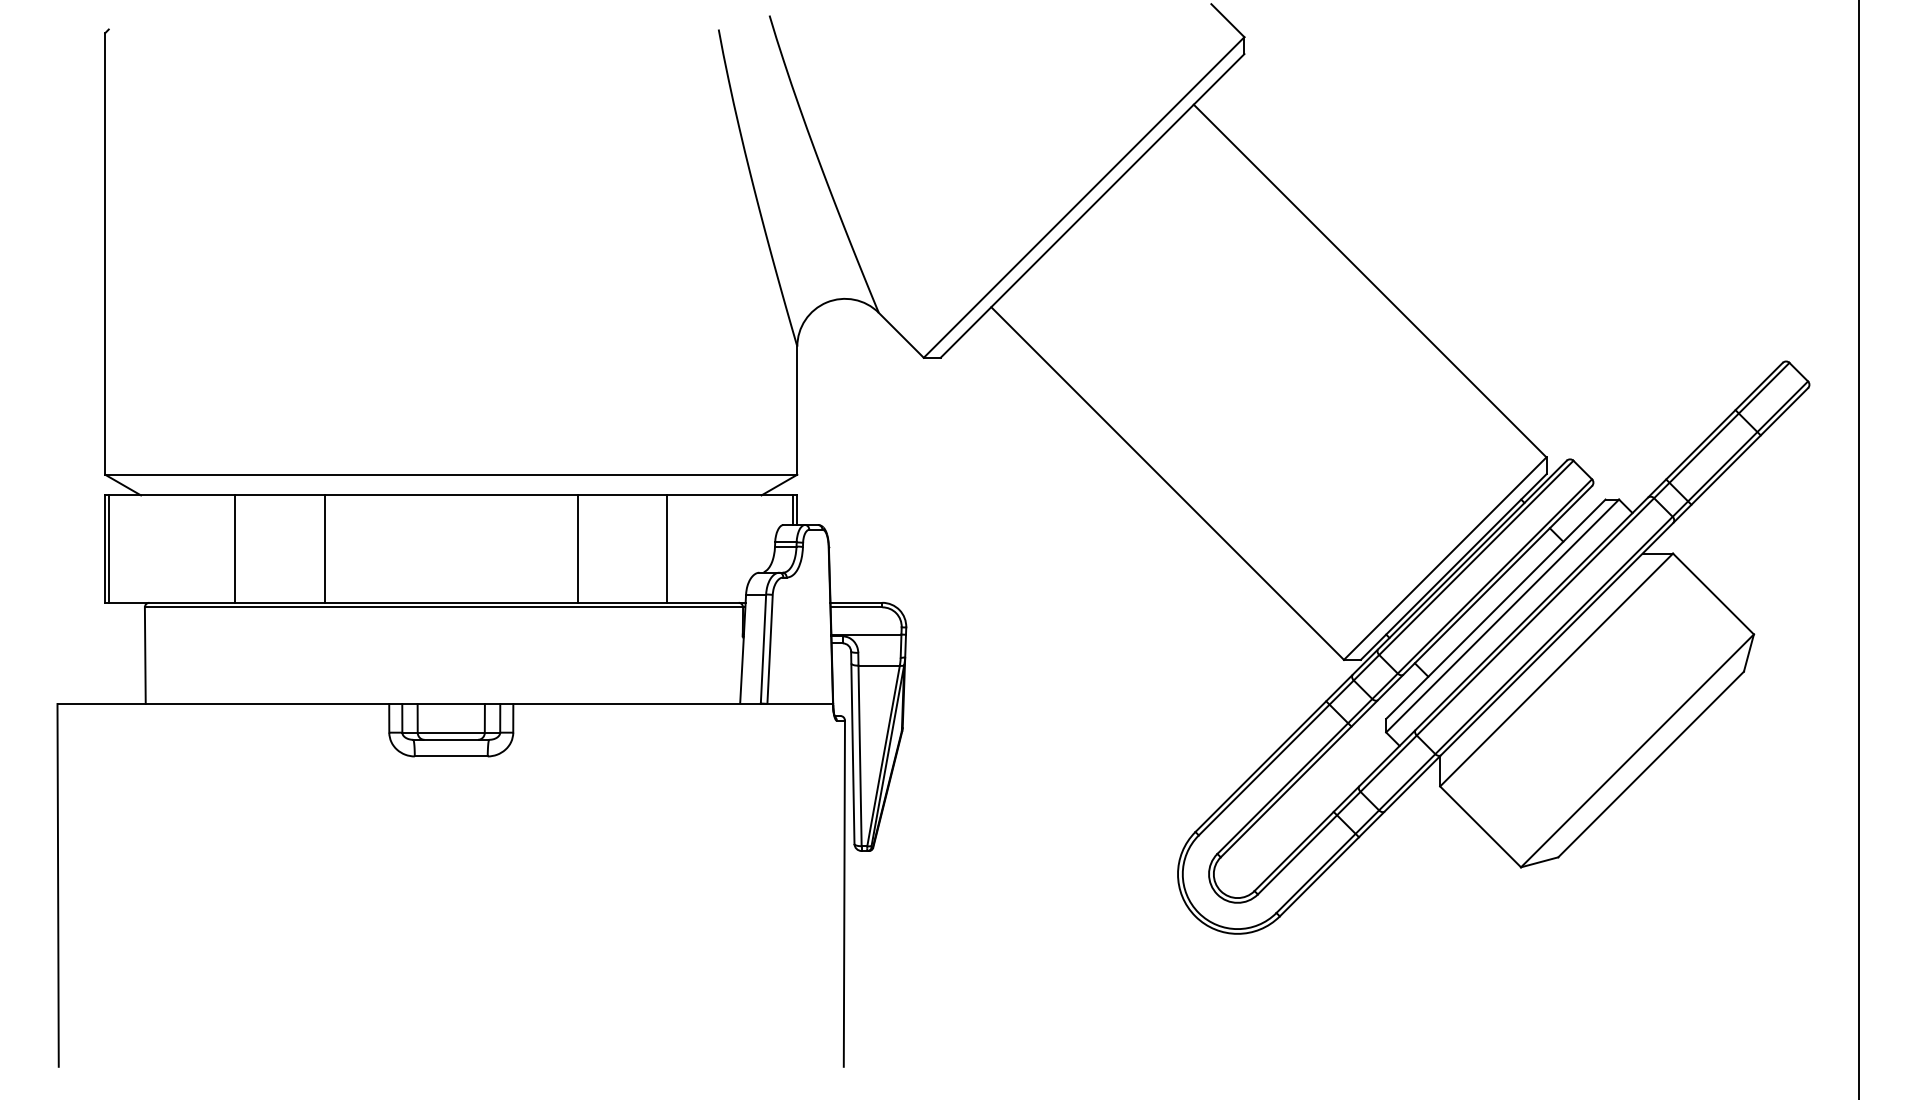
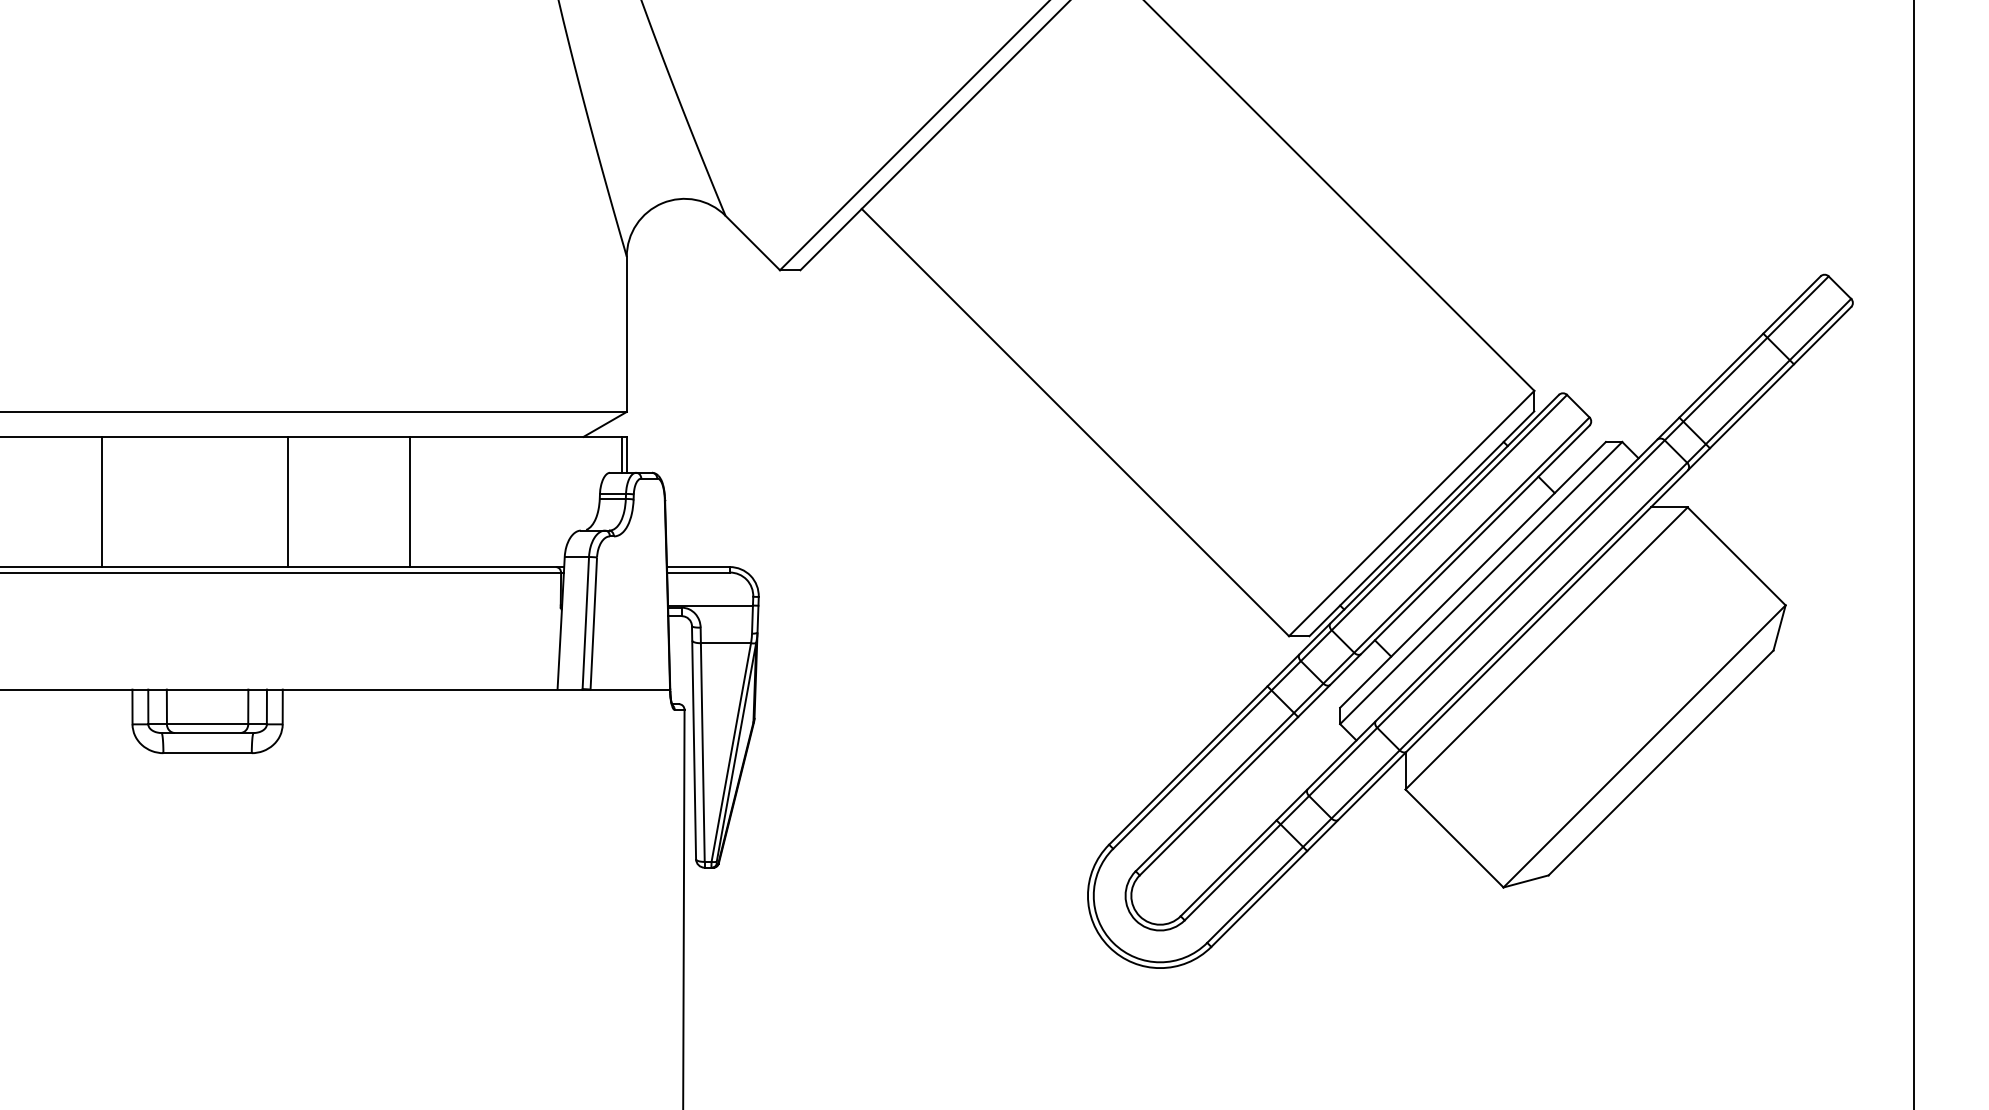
line: (324, 548) -> (101, 501), moved
line: (577, 548) -> (287, 501), moved
line: (667, 548) -> (410, 501), moved

